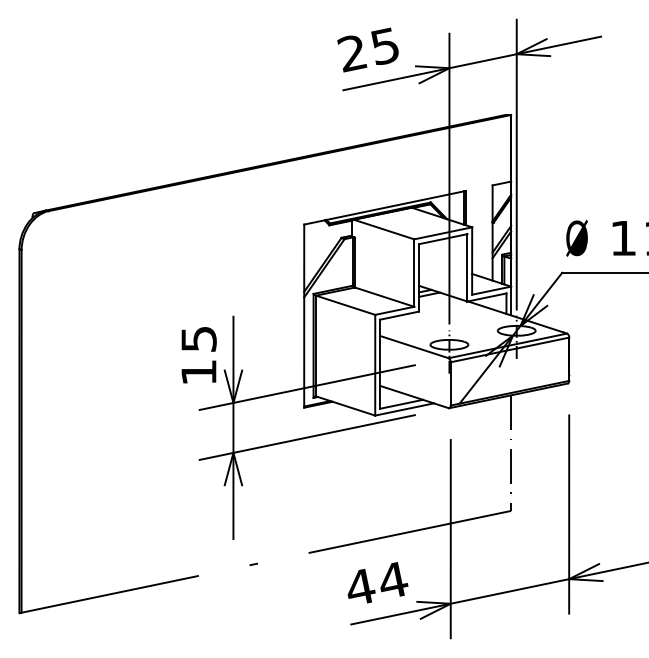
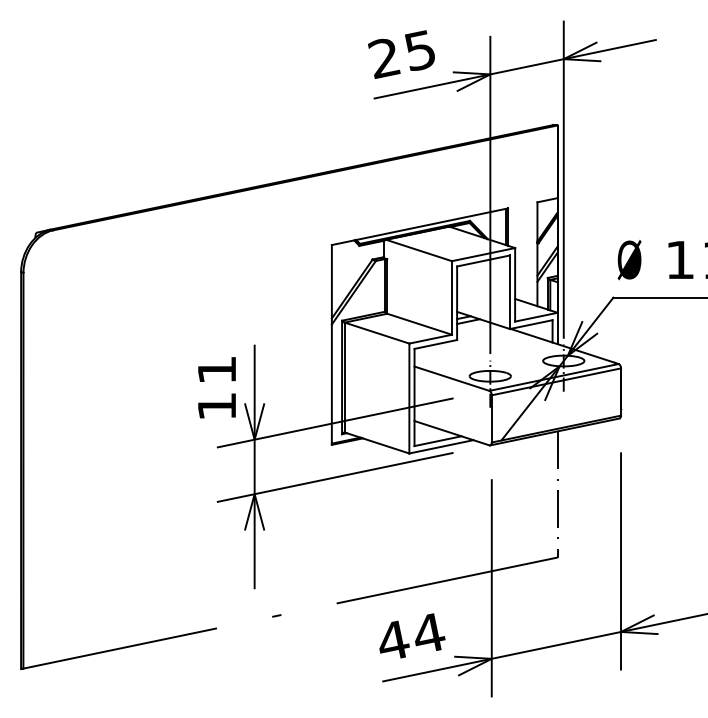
text: (199, 338) -> (217, 369), 15 -> 11

